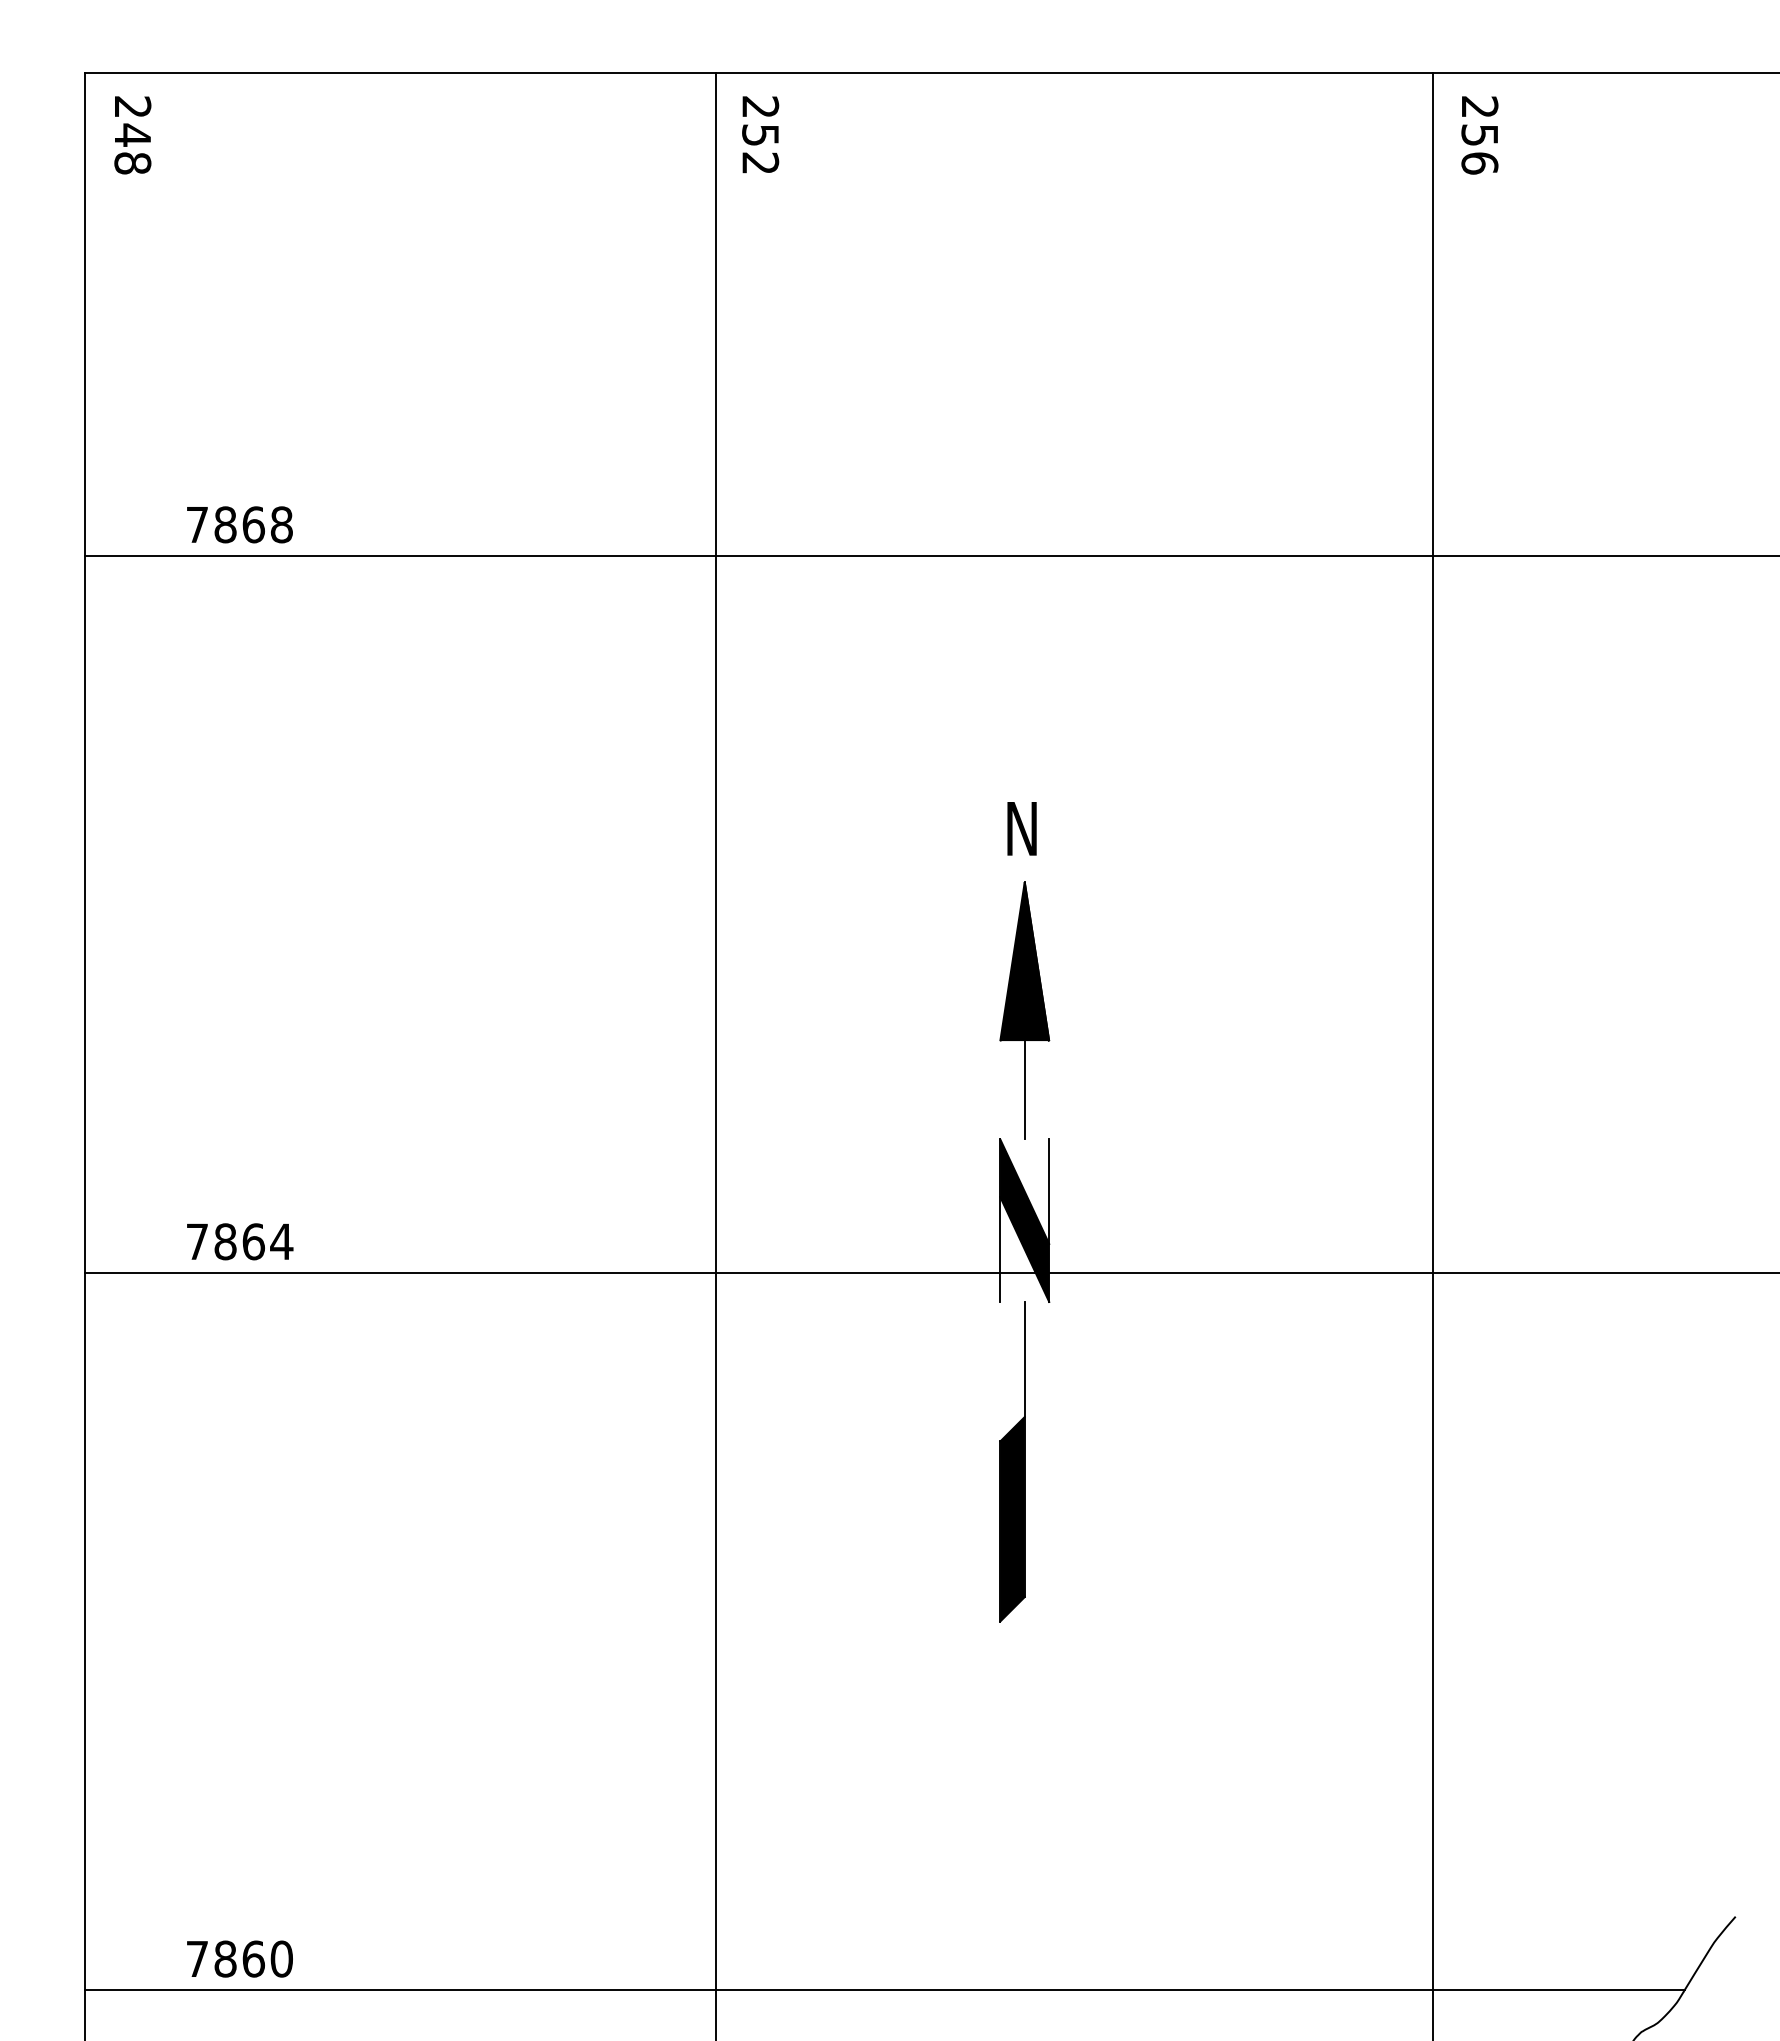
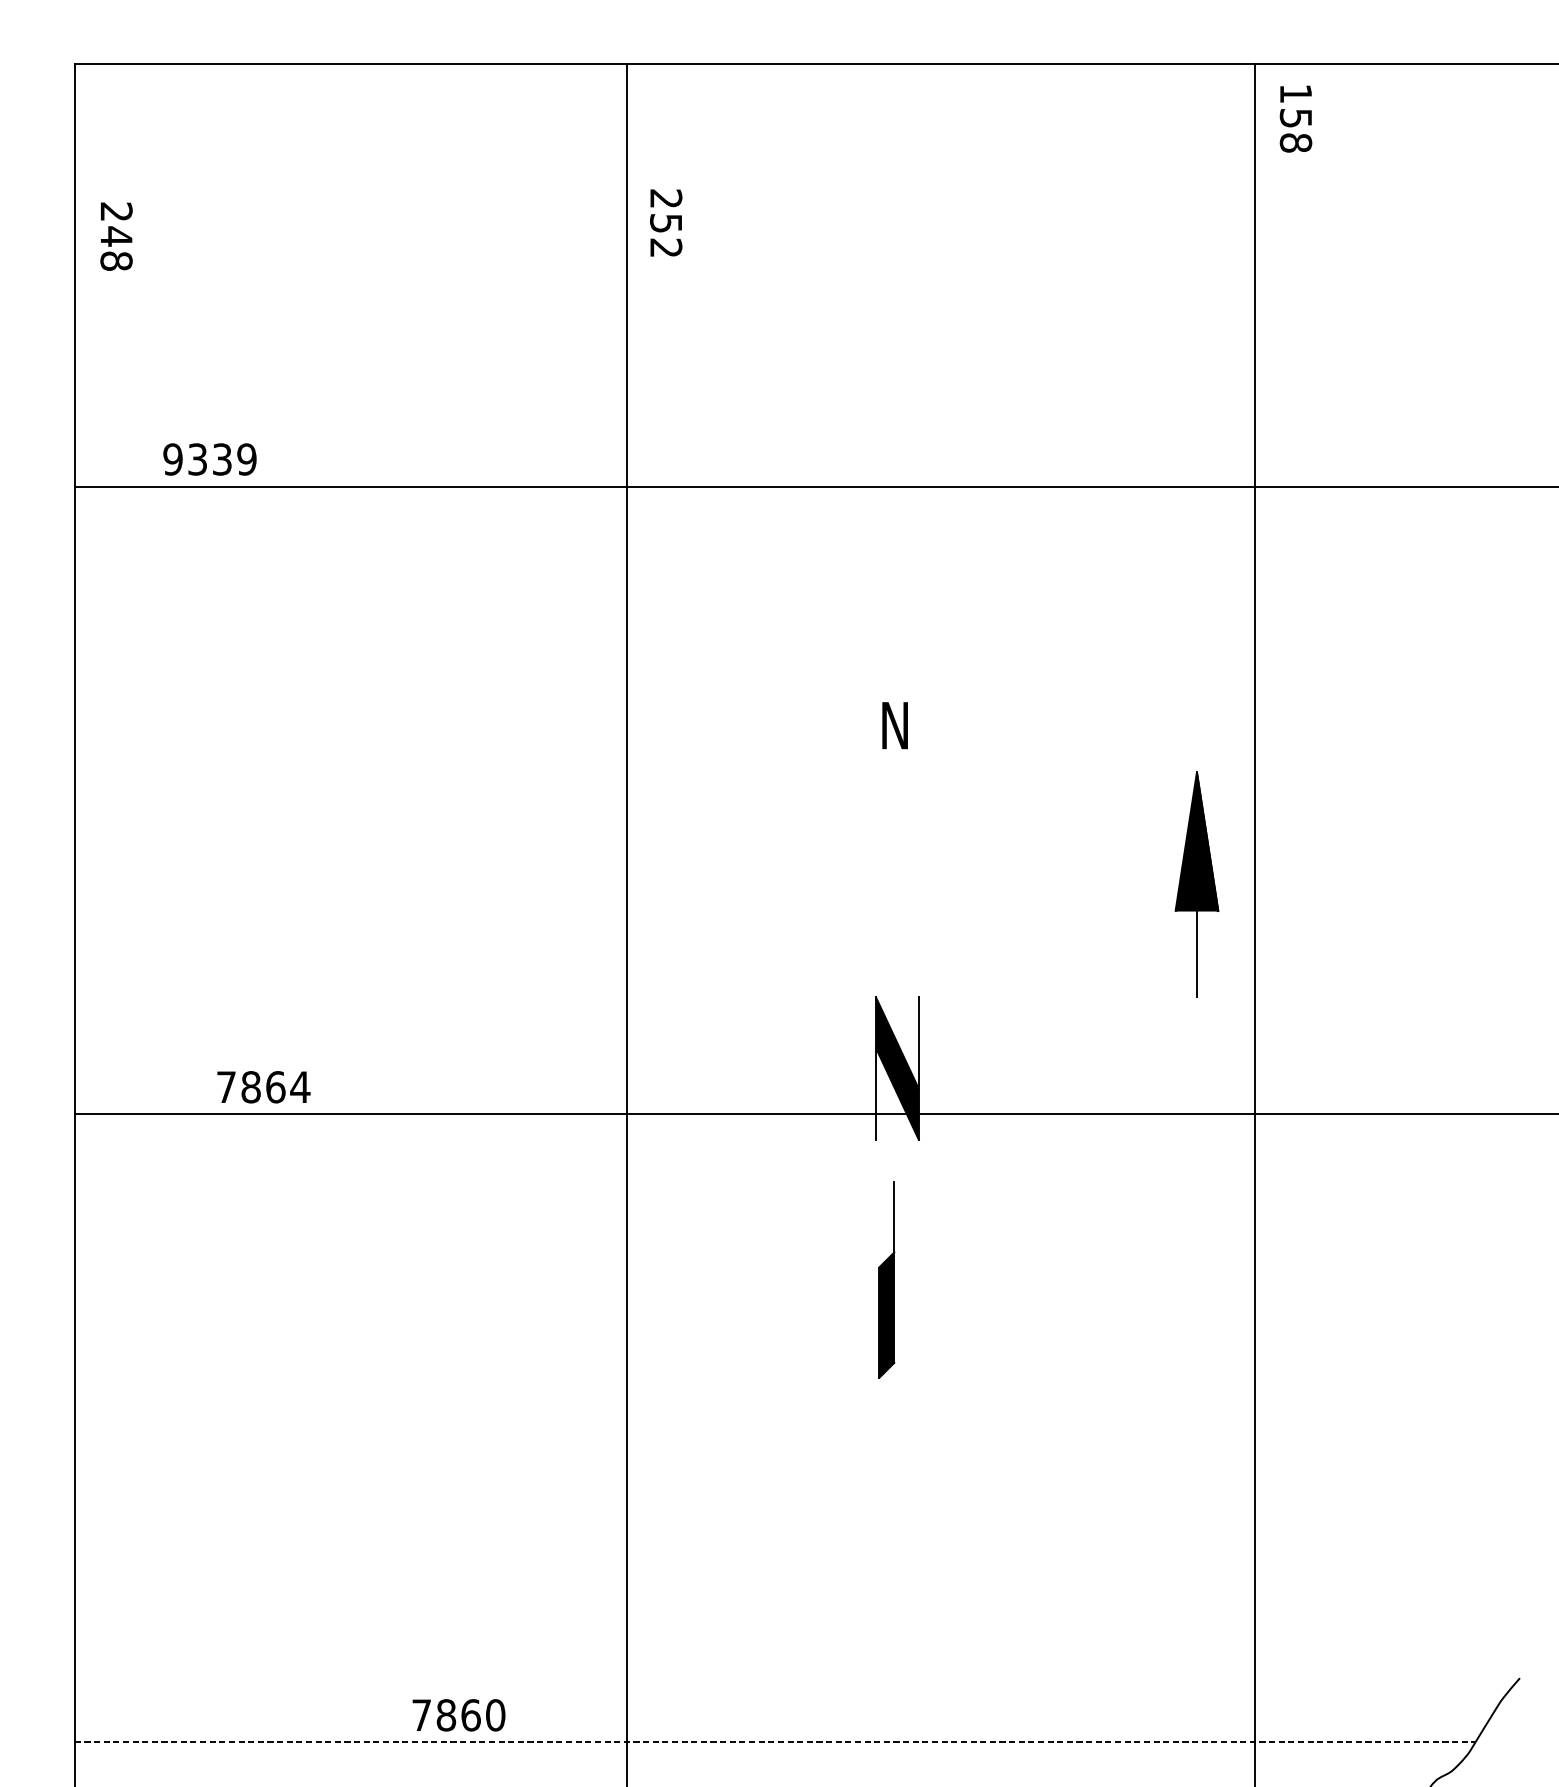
text: (760, 134) -> (666, 222), moved
text: (132, 135) -> (116, 236), moved
text: (1479, 135) -> (1295, 118), 256 -> 158
text: (239, 524) -> (209, 459), 7868 -> 9339
part: (1024, 1010) -> (1196, 884), moved
text: (240, 1241) -> (264, 1087), moved
part: (1012, 1461) -> (886, 1279), size x0.7
text: (239, 1958) -> (458, 1714), moved
line: (885, 1990) -> (775, 1742), solid -> dashed

